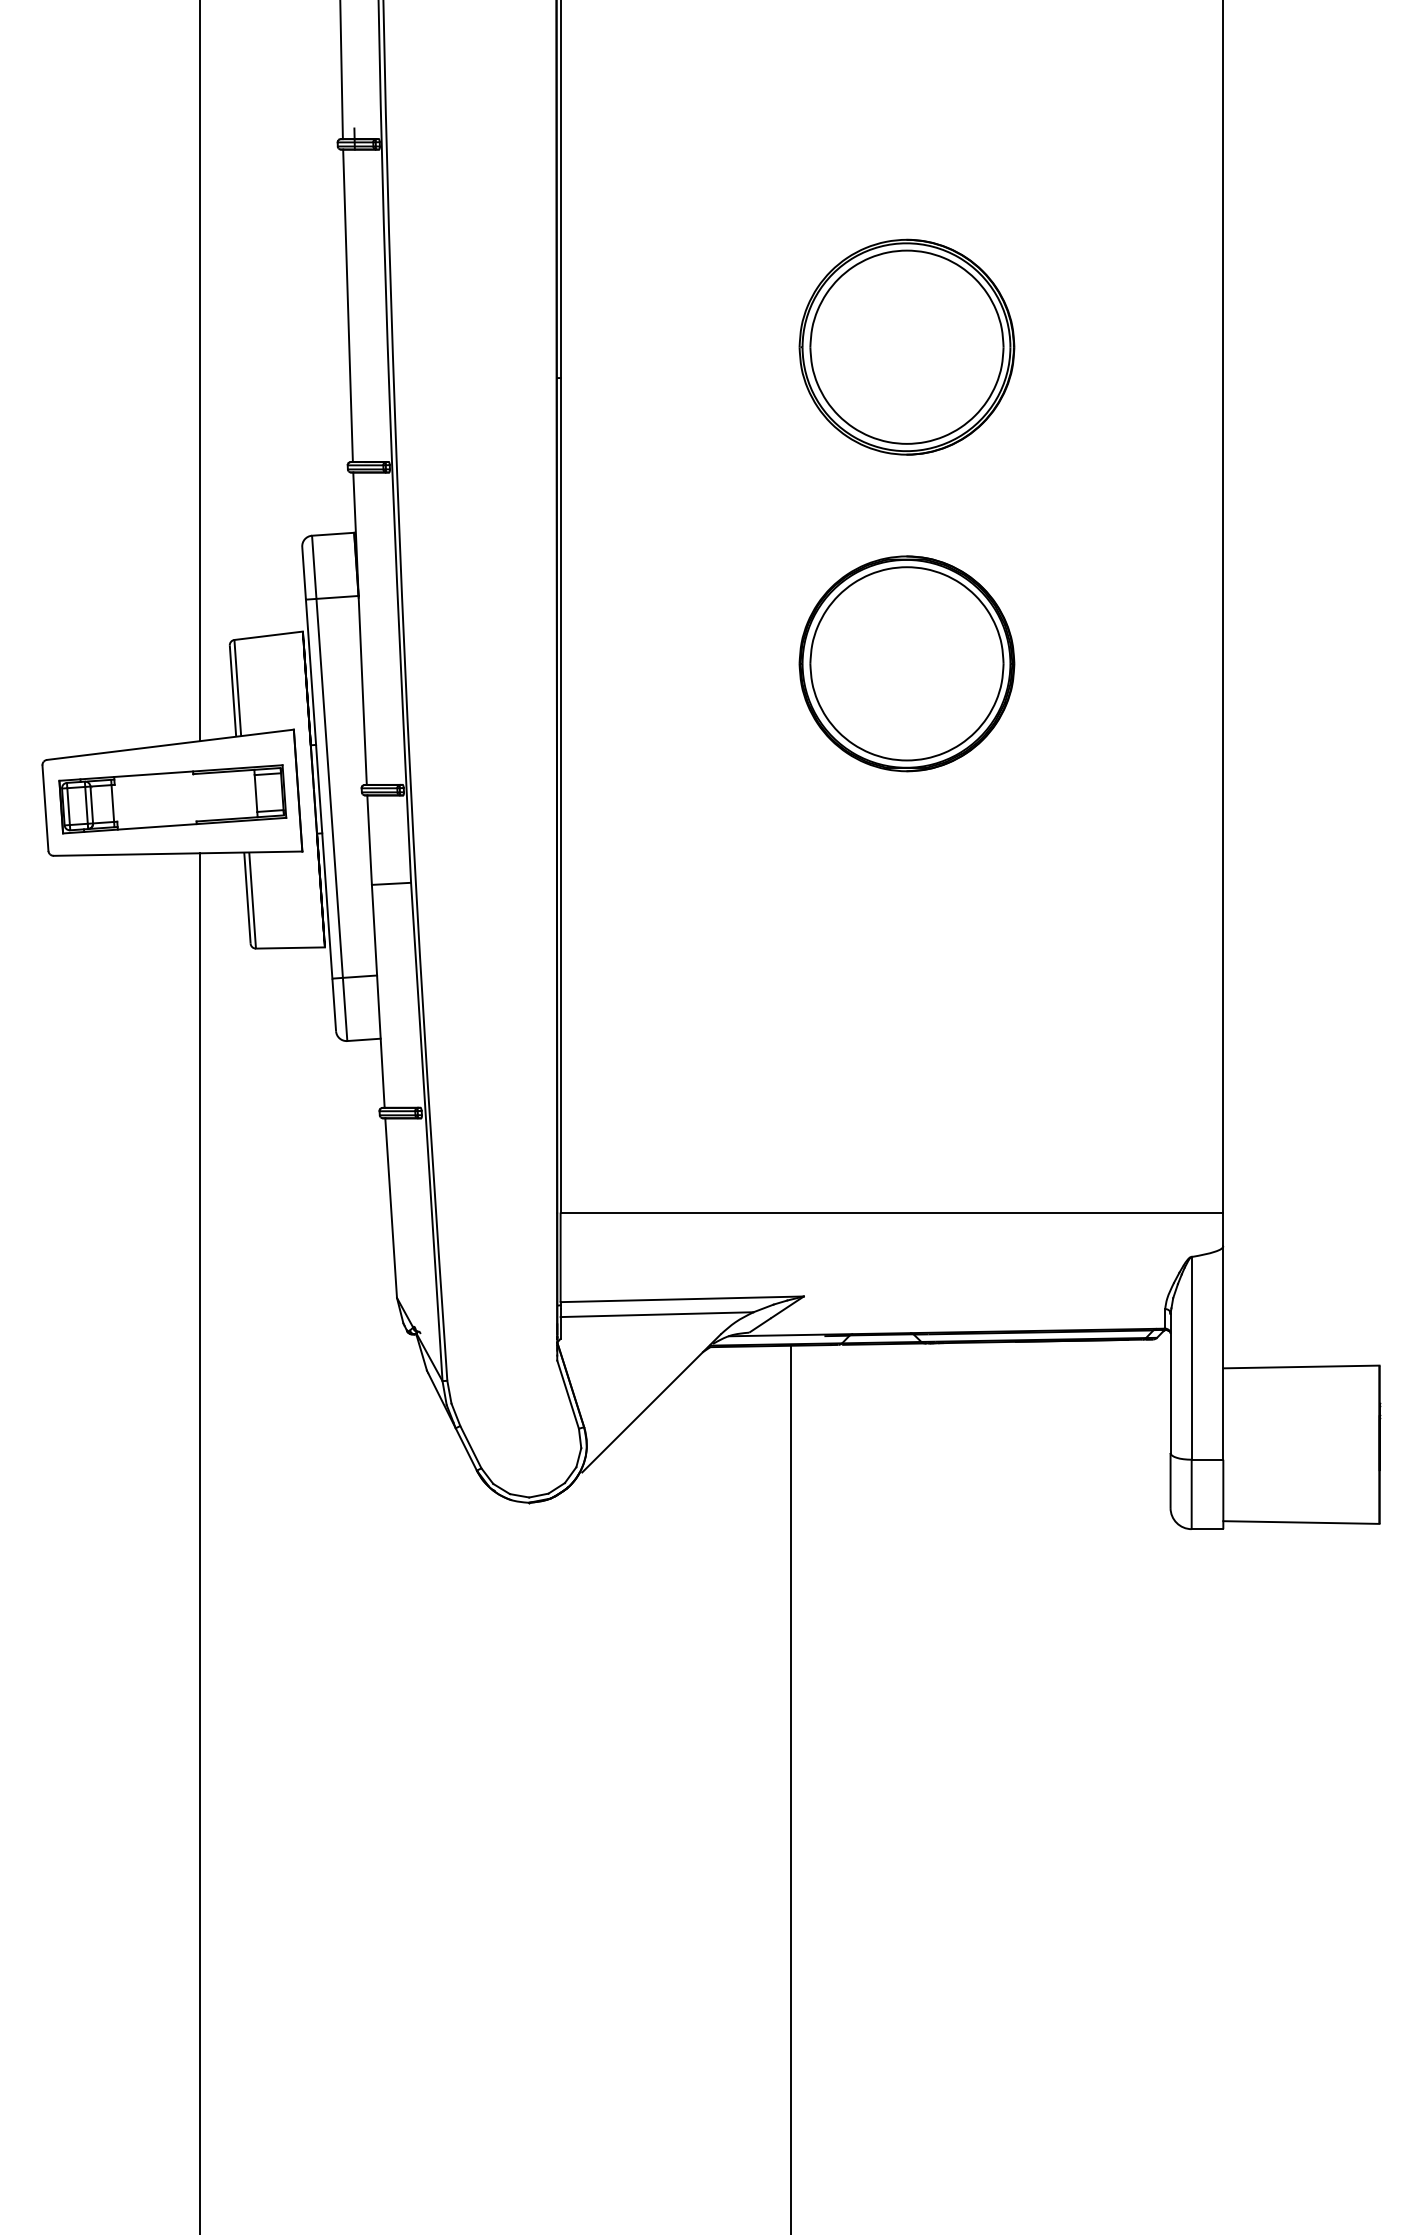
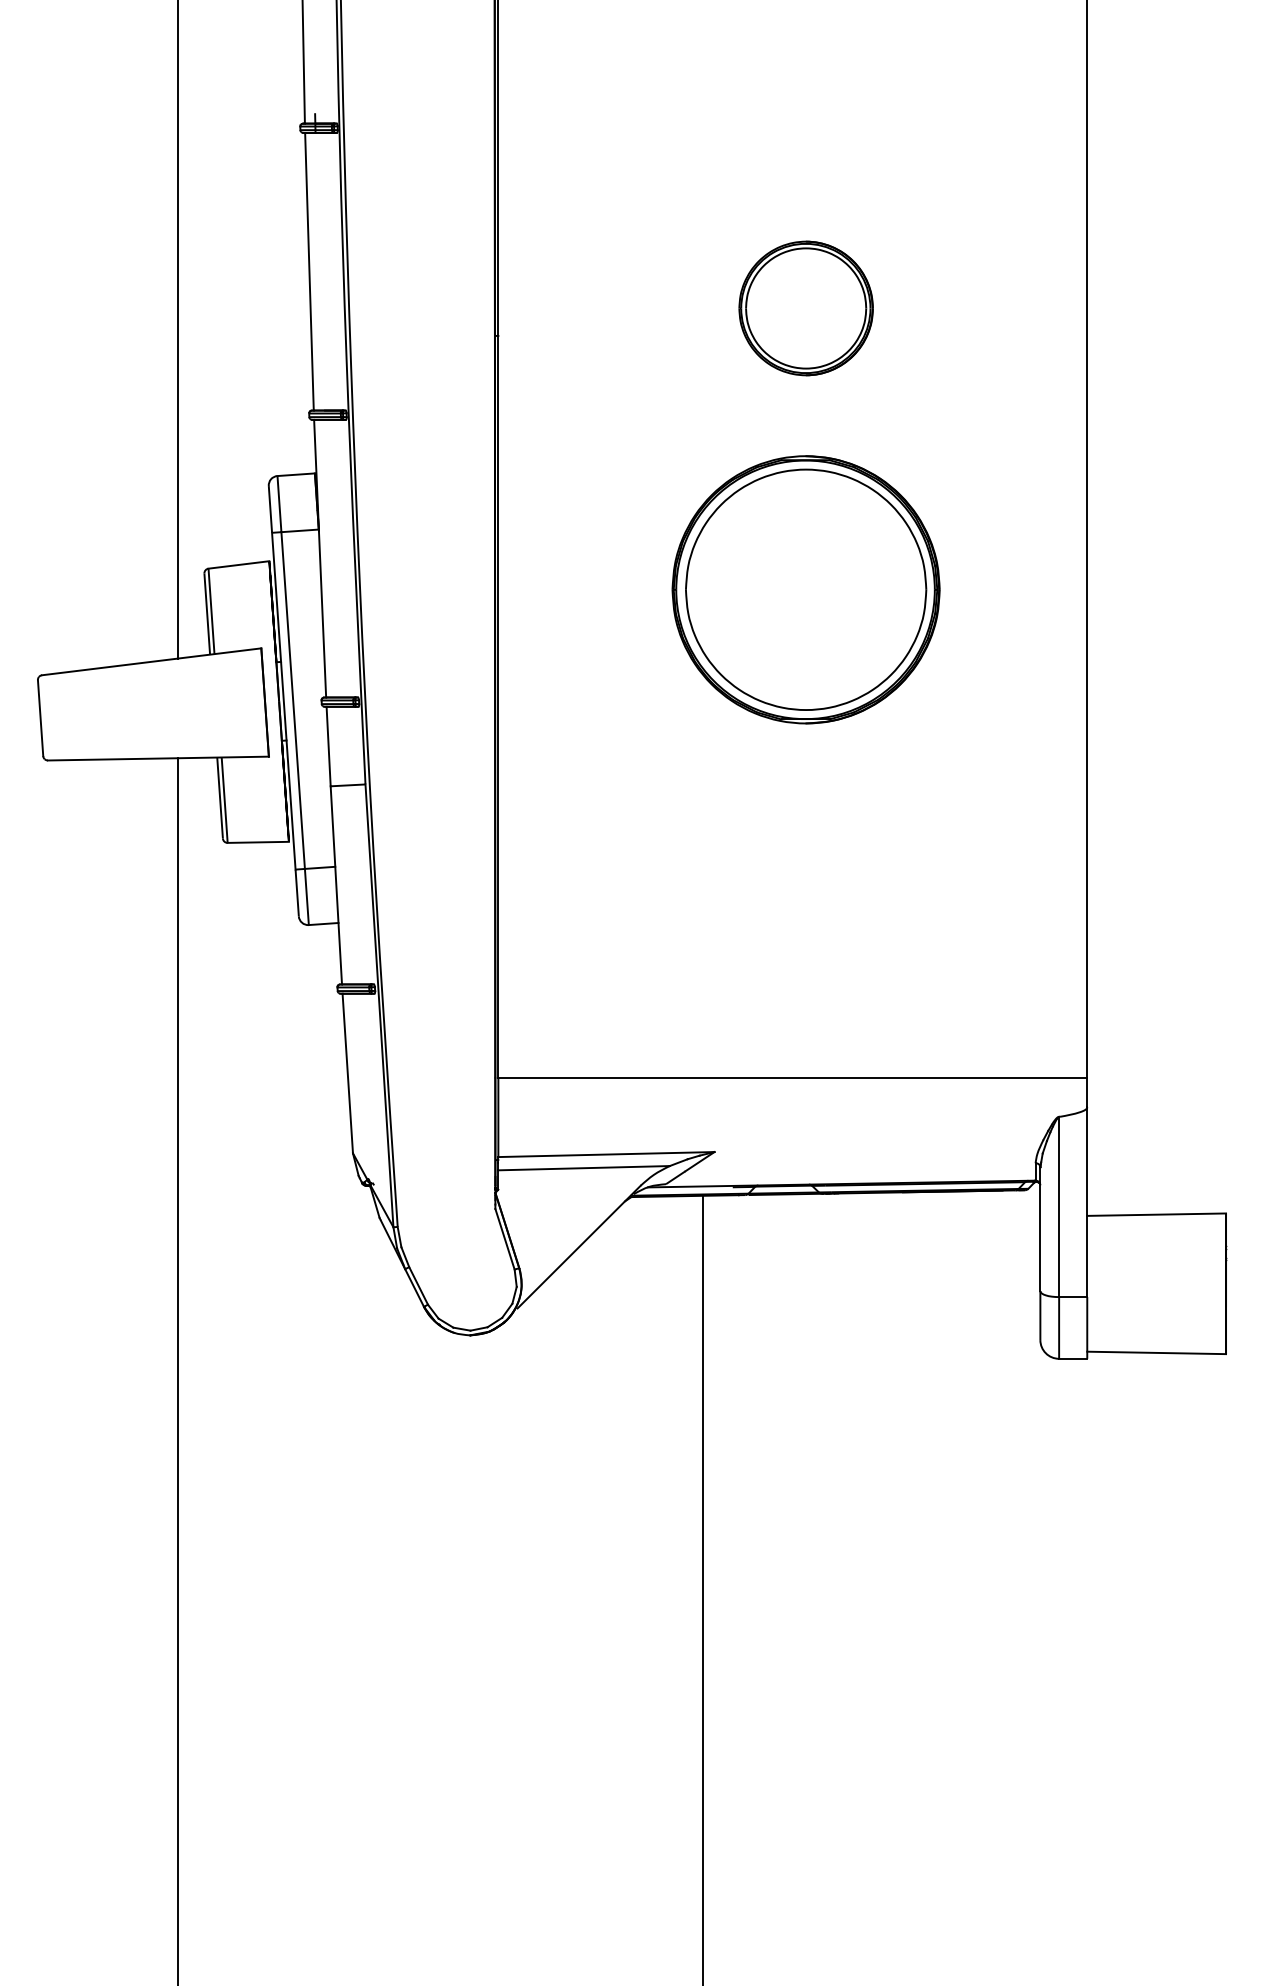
part: (906, 346) -> (805, 307), size x0.7
part: (906, 663) -> (805, 589), size x1.4
part: (172, 799) -> (153, 710), removed

